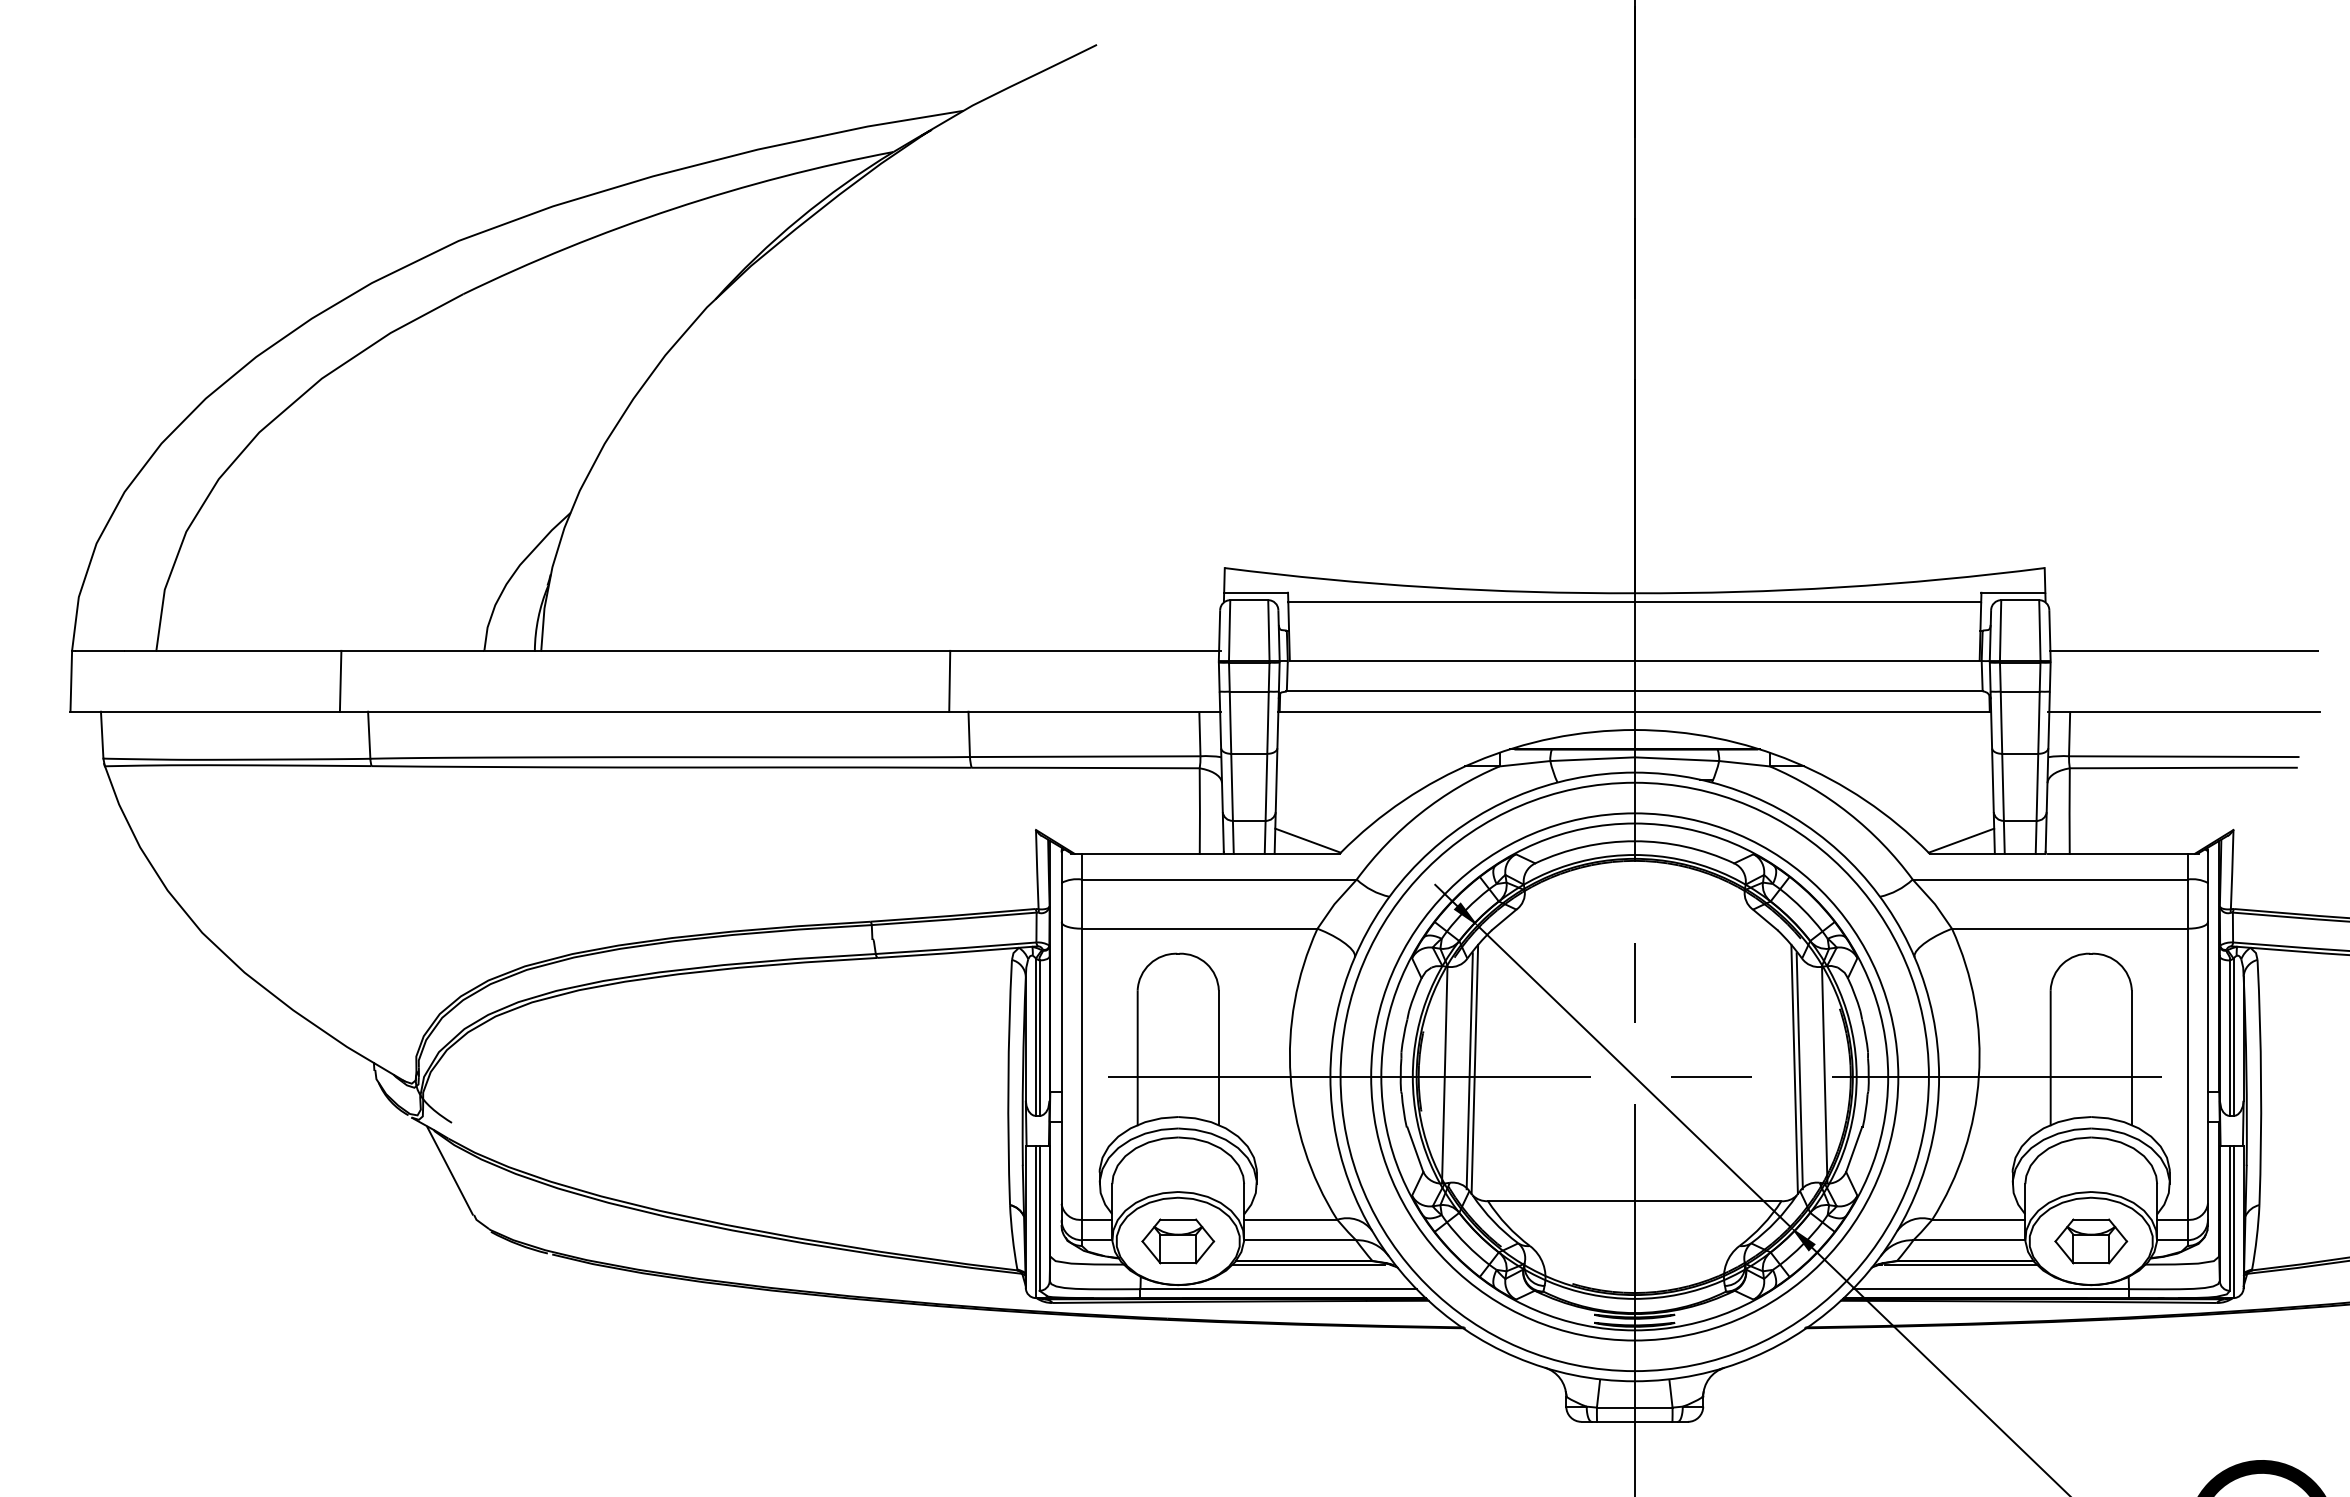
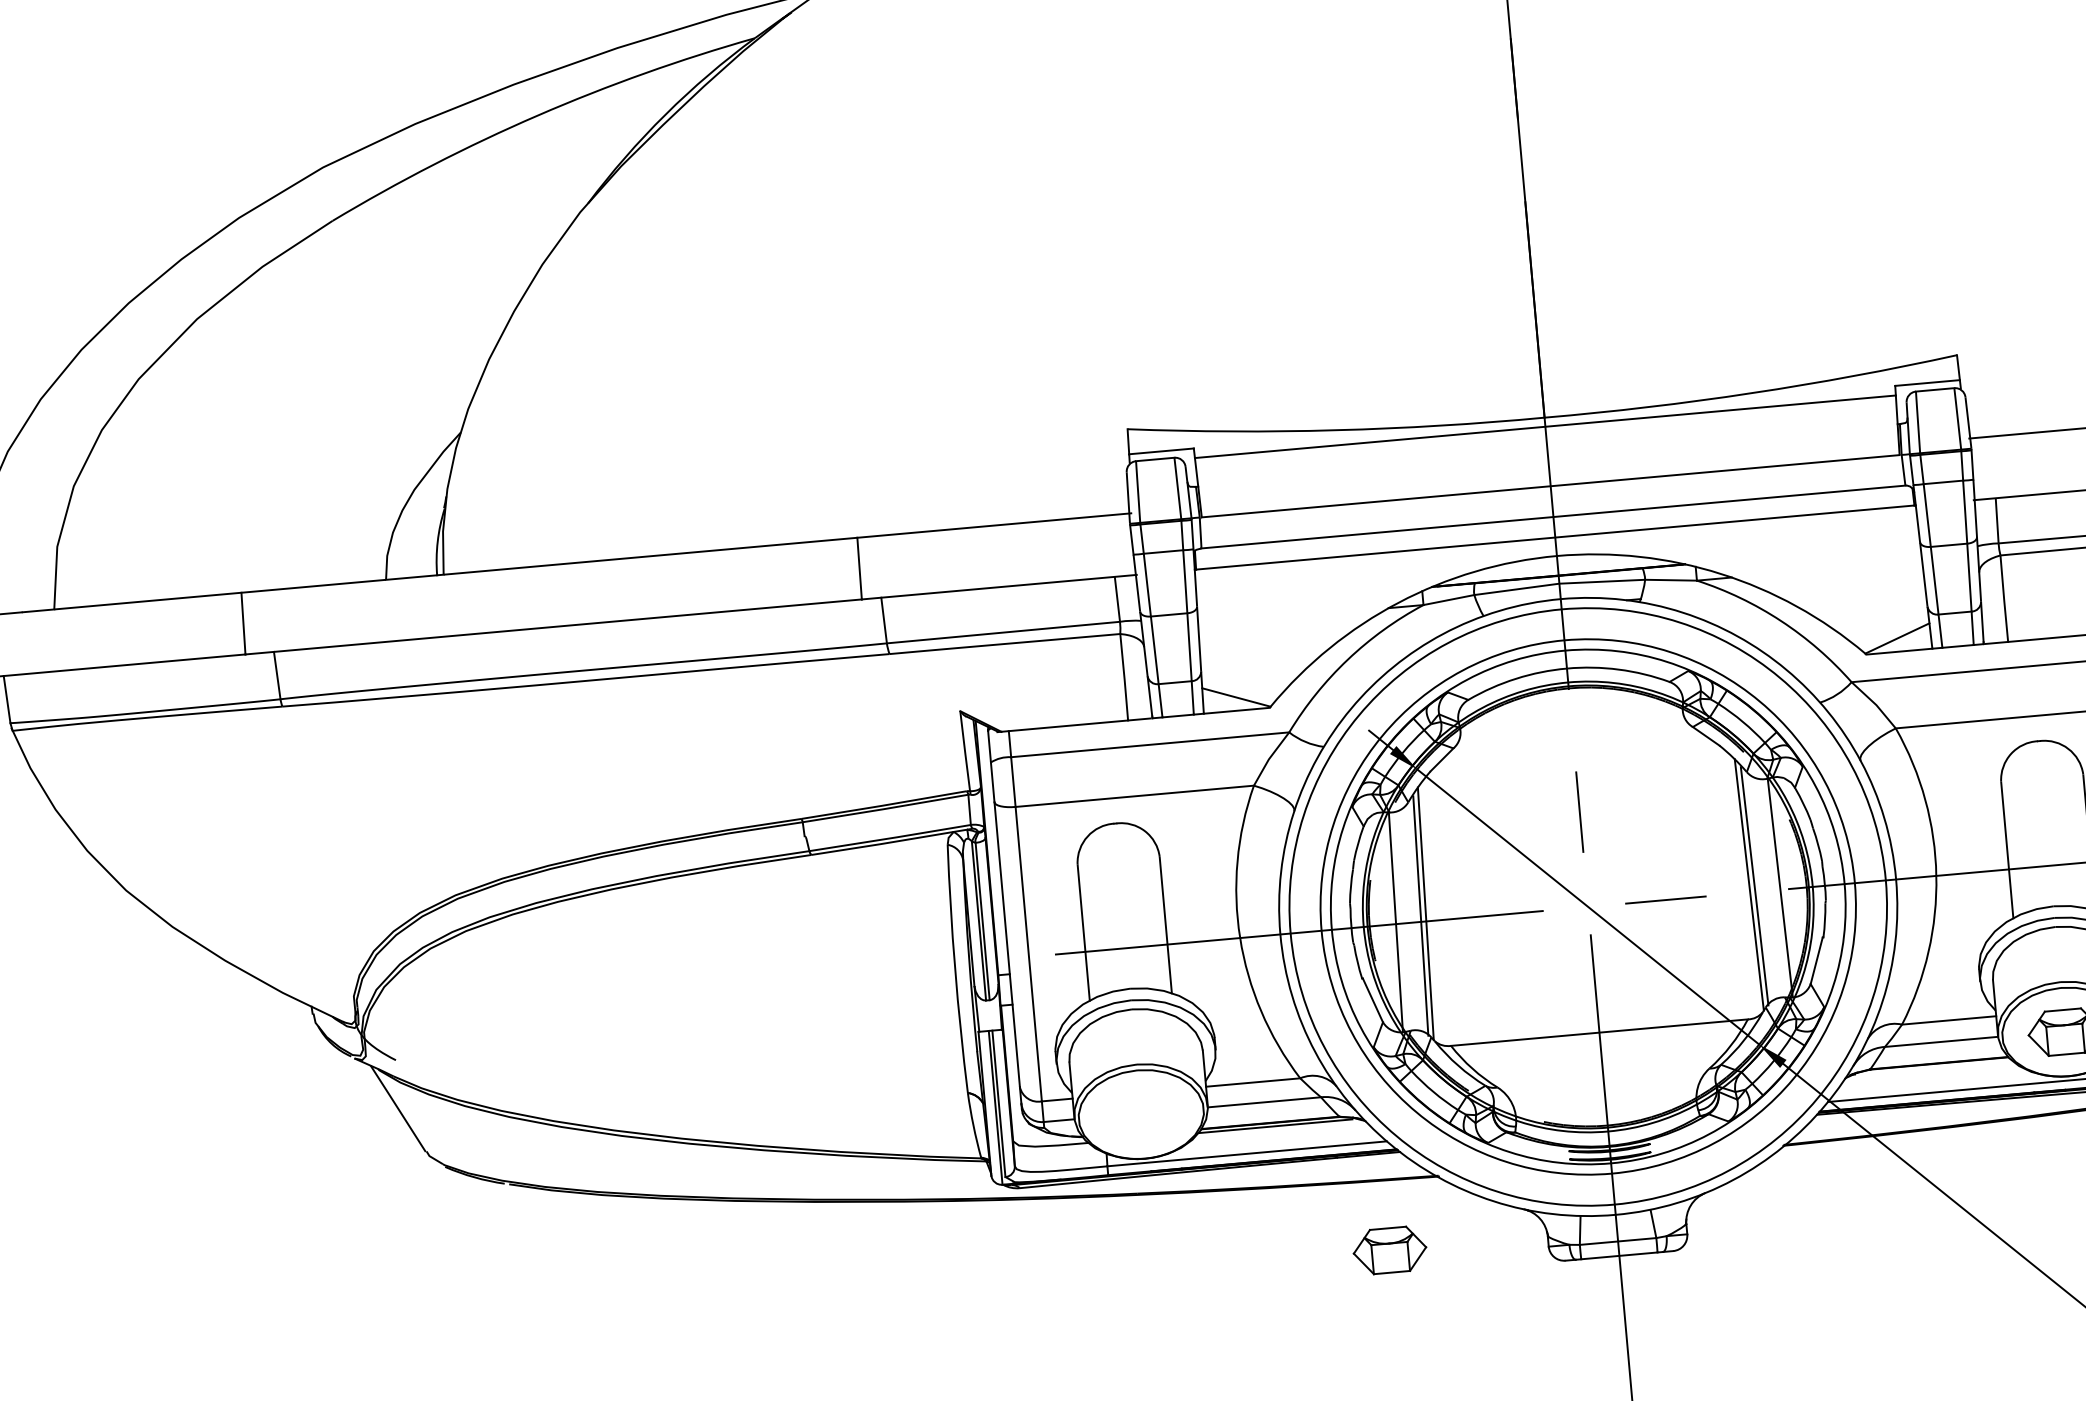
part: (1178, 1241) -> (1390, 1250), moved
line: (1960, 1264) -> (1934, 1067), removed

